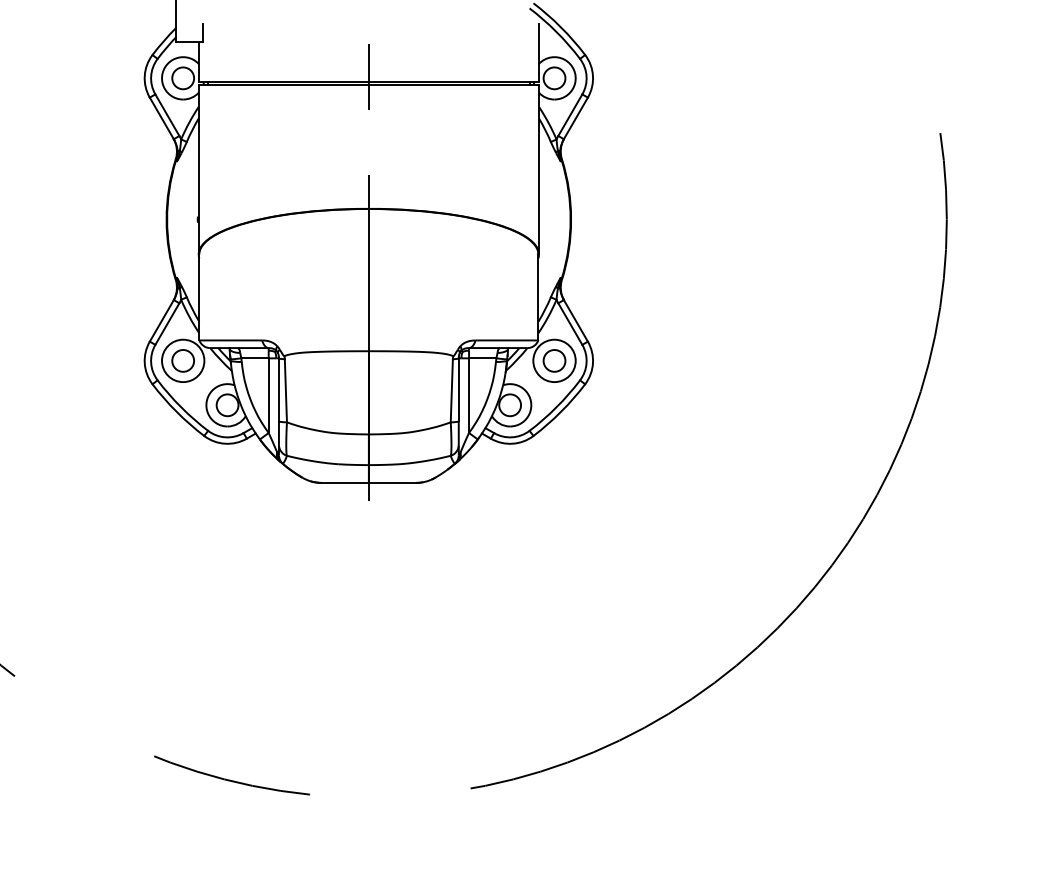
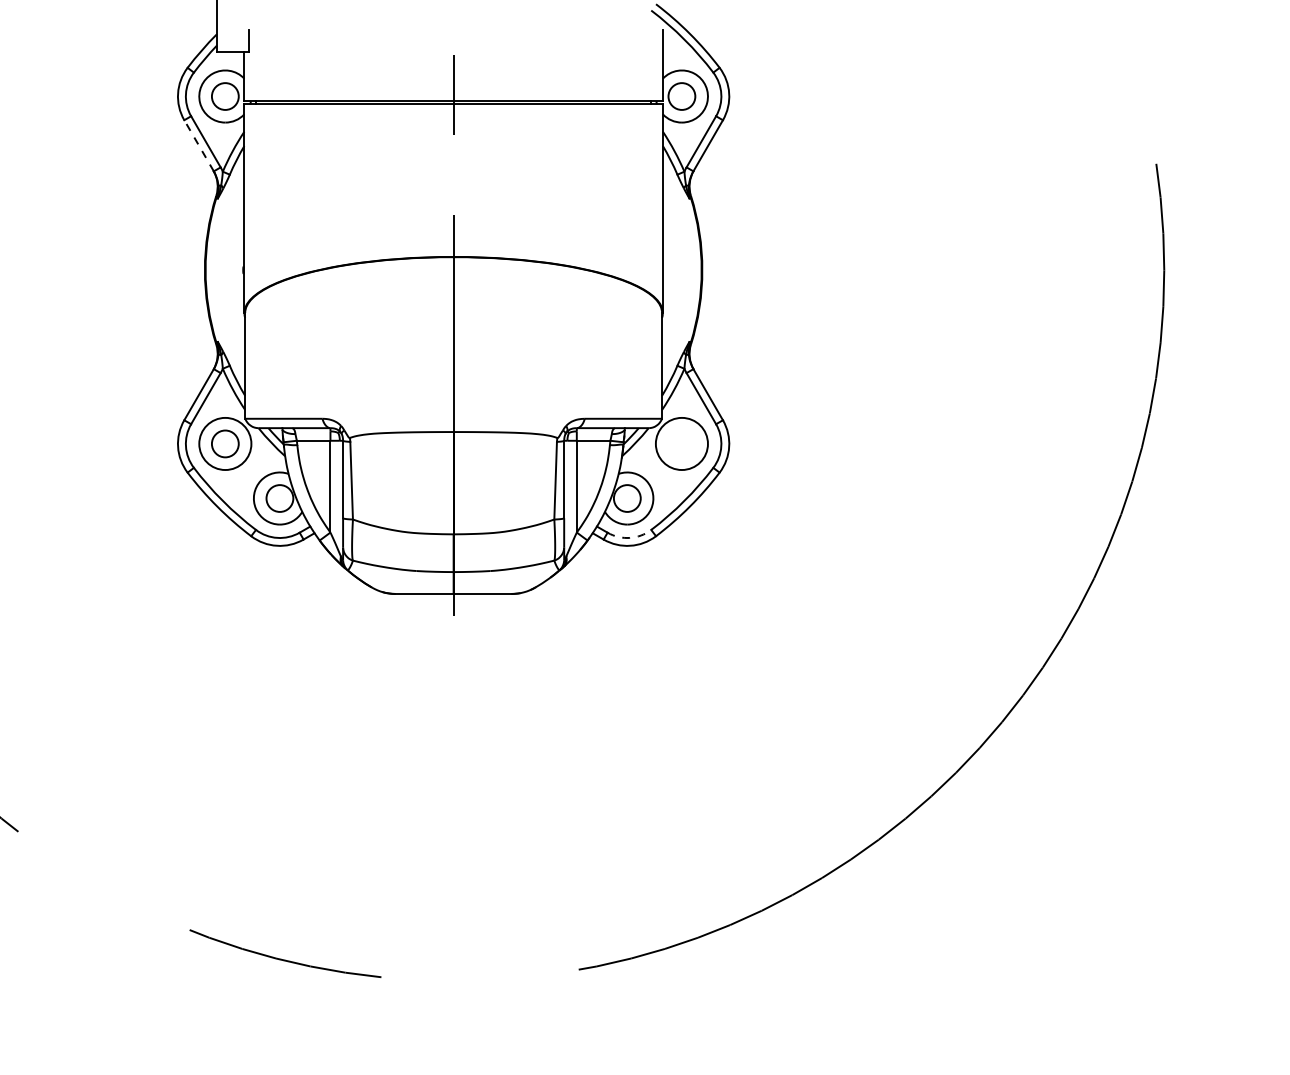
line: (162, 118) -> (199, 145), solid -> dashed
circle: (554, 360) -> (681, 443), removed
arc: (511, 437) -> (629, 537), solid -> dashed

